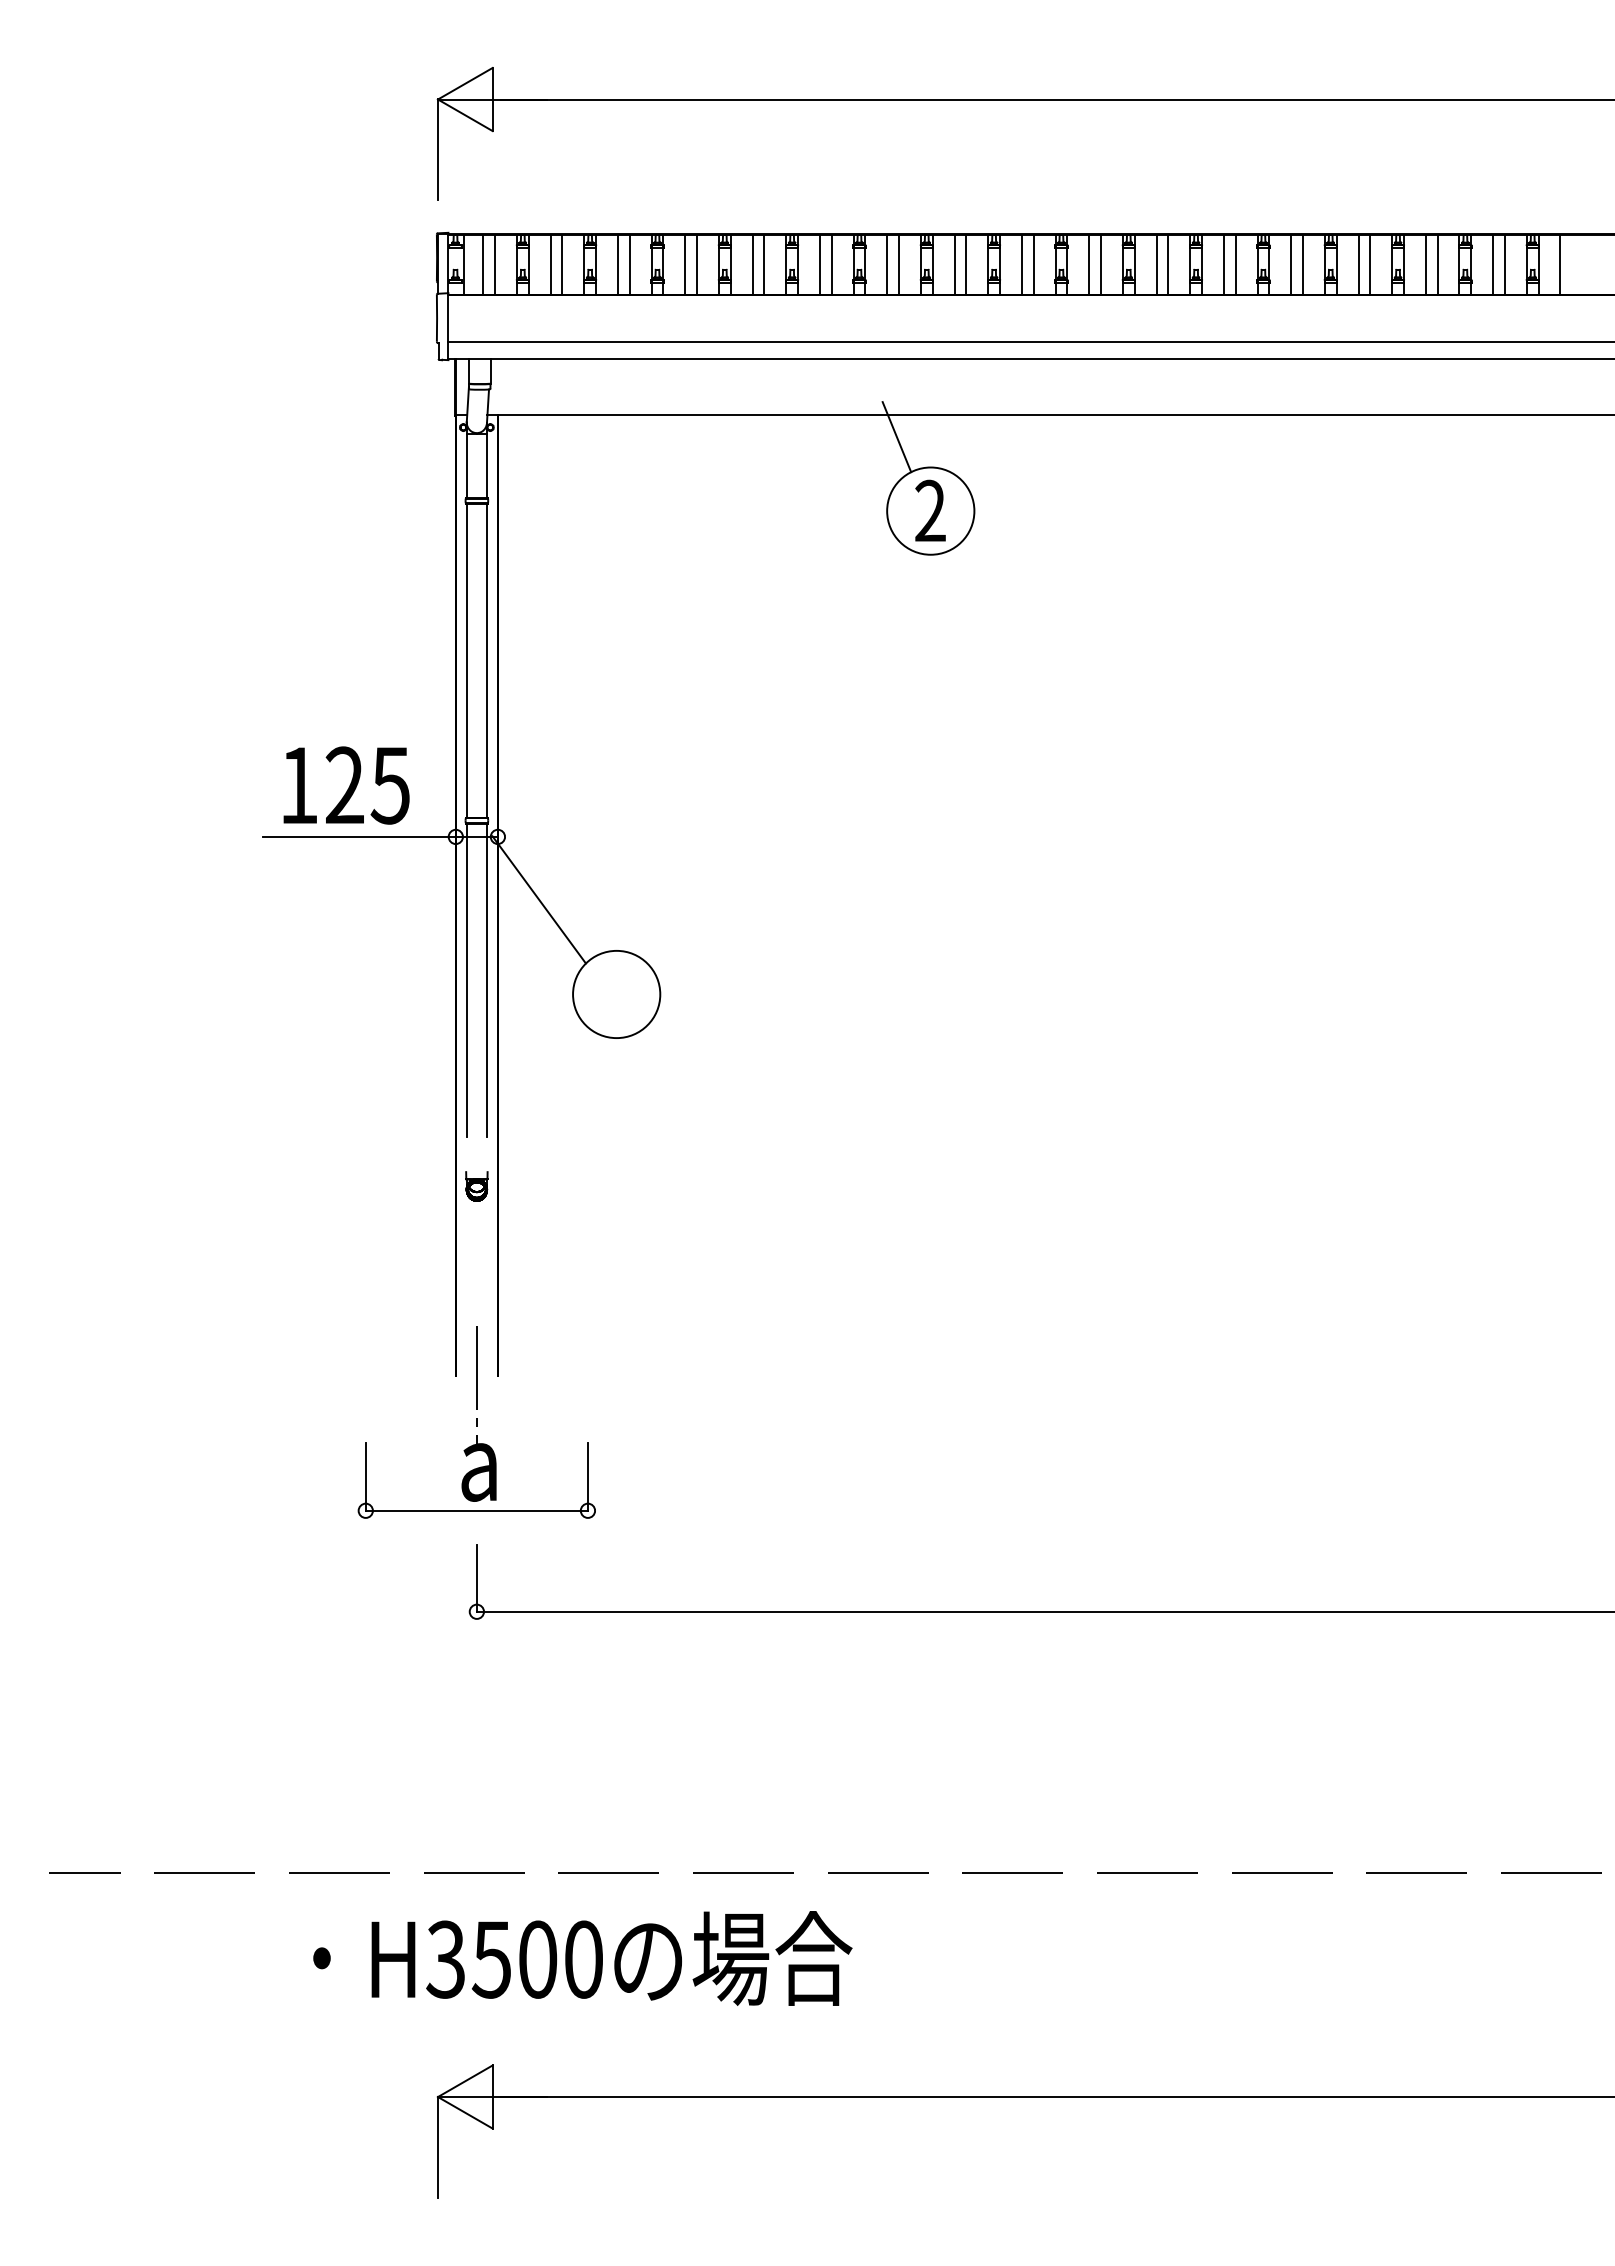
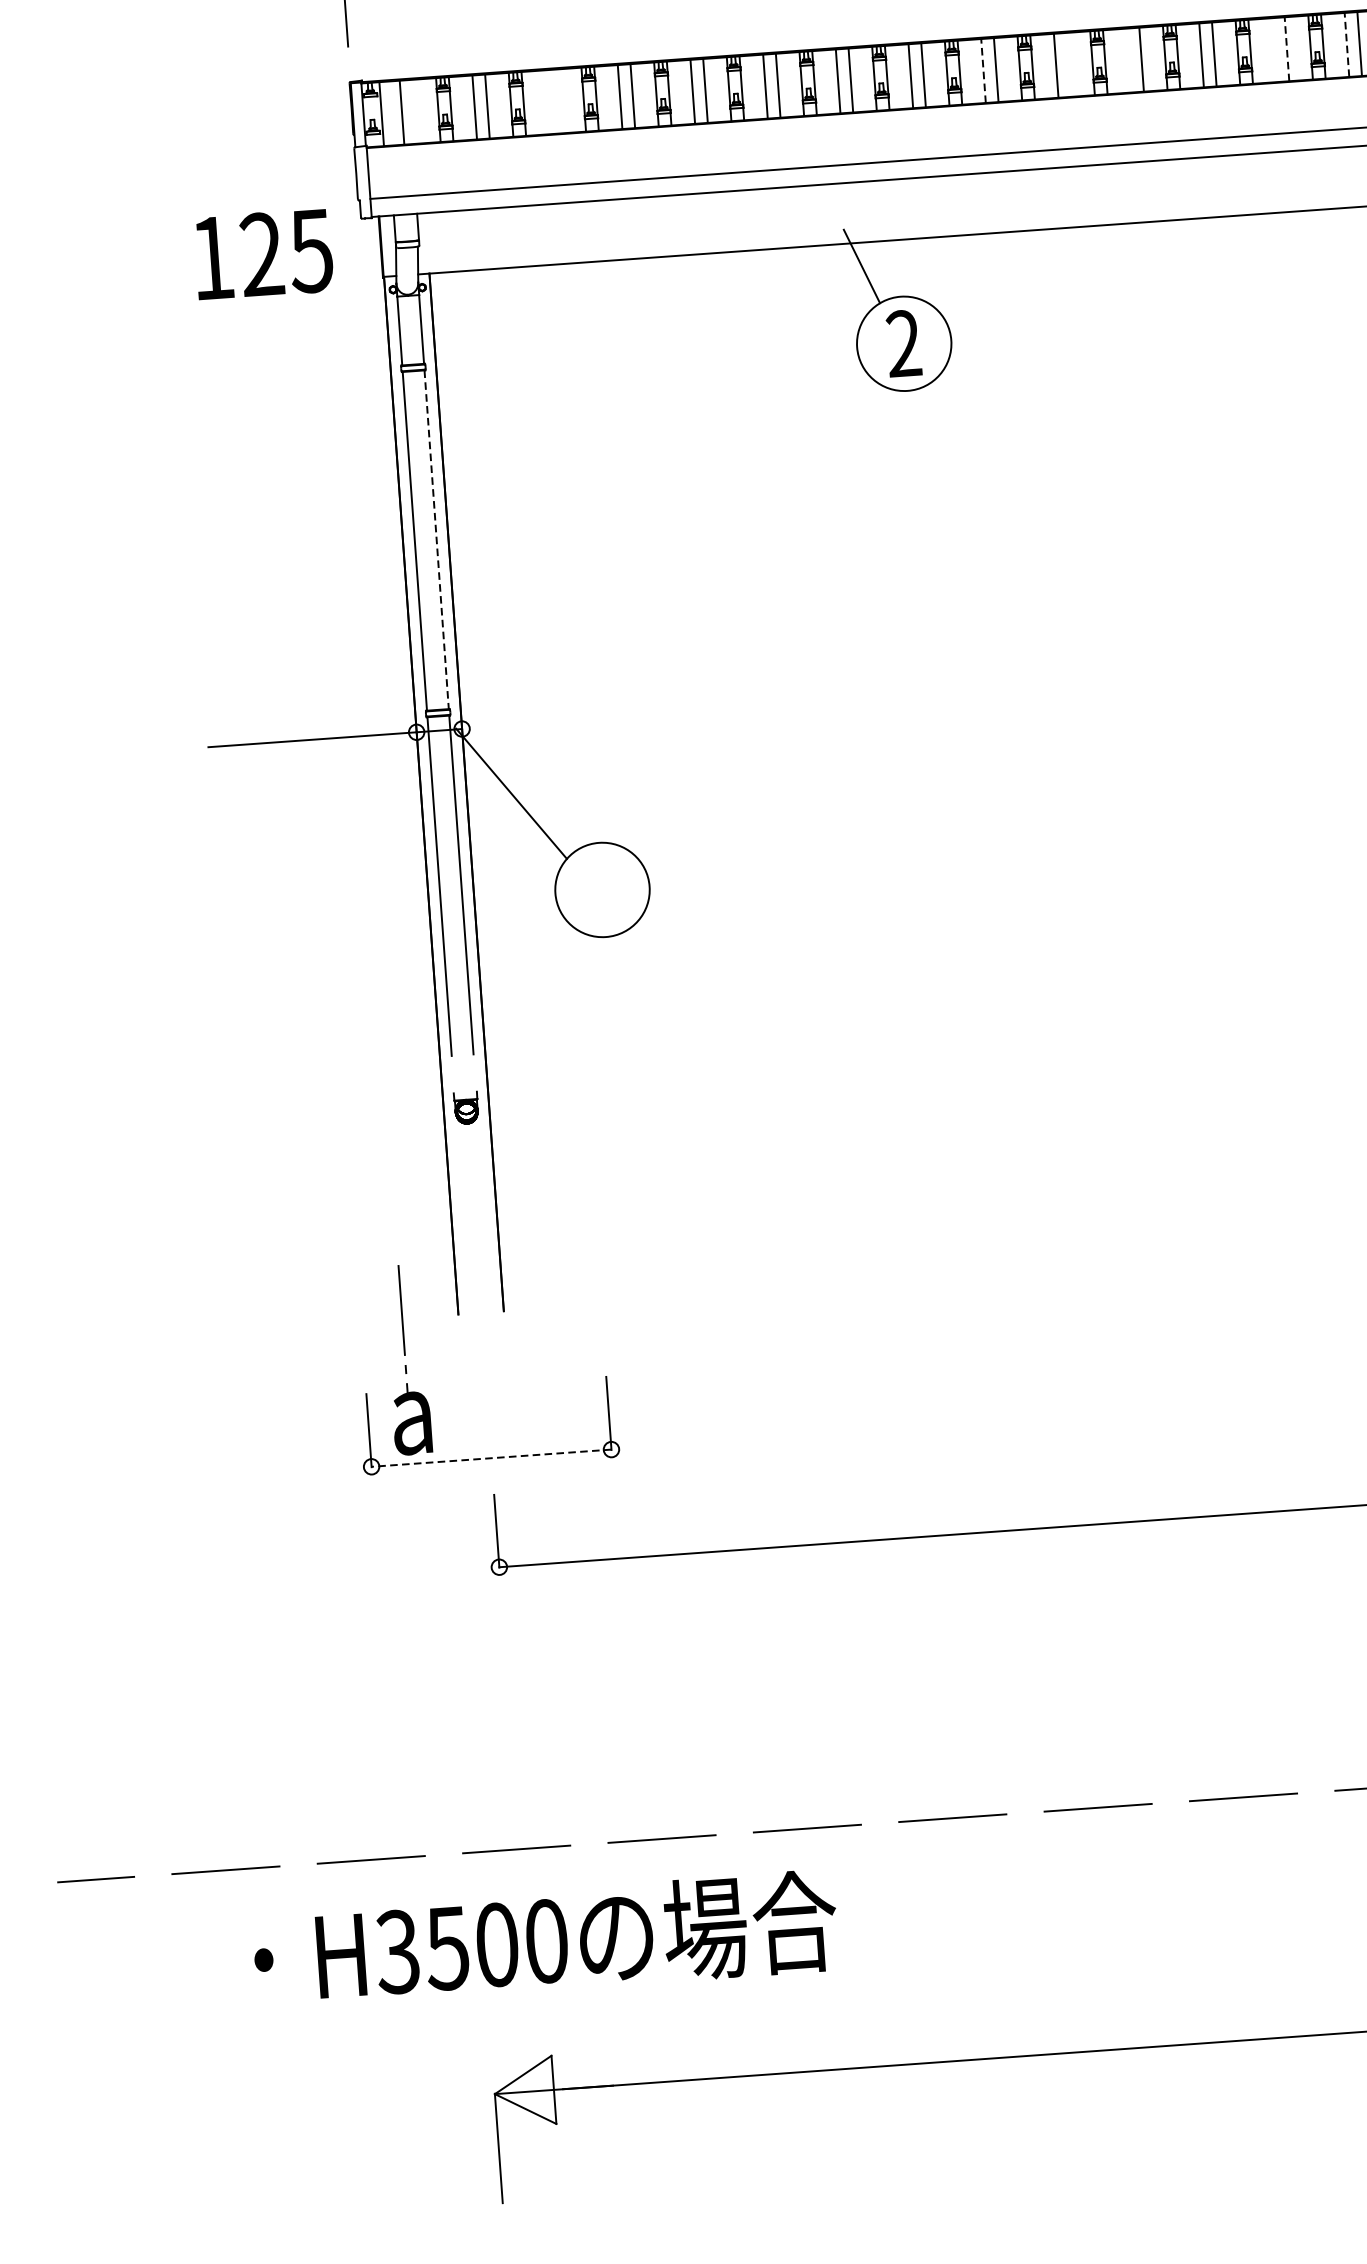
line: (495, 264) -> (415, 111), removed
line: (617, 264) -> (546, 101), removed
line: (629, 264) -> (559, 100), removed
line: (1100, 264) -> (1068, 64), removed
line: (1156, 264) -> (1128, 60), removed
line: (1291, 264) -> (1274, 49), removed
line: (1021, 265) -> (983, 71), solid -> dashed
line: (1302, 265) -> (1286, 49), solid -> dashed
line: (1358, 265) -> (1347, 45), solid -> dashed
line: (486, 660) -> (436, 539), solid -> dashed
text: (346, 785) -> (263, 254), moved
part: (478, 1413) -> (407, 1359), moved
line: (476, 1510) -> (491, 1457), solid -> dashed
text: (582, 1958) -> (545, 1940), moved

